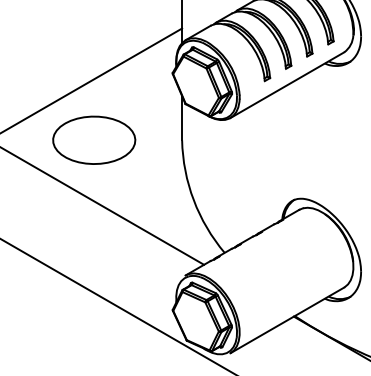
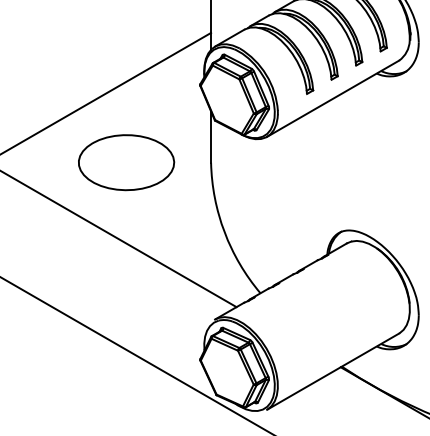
part: (94, 139) -> (126, 161), moved

